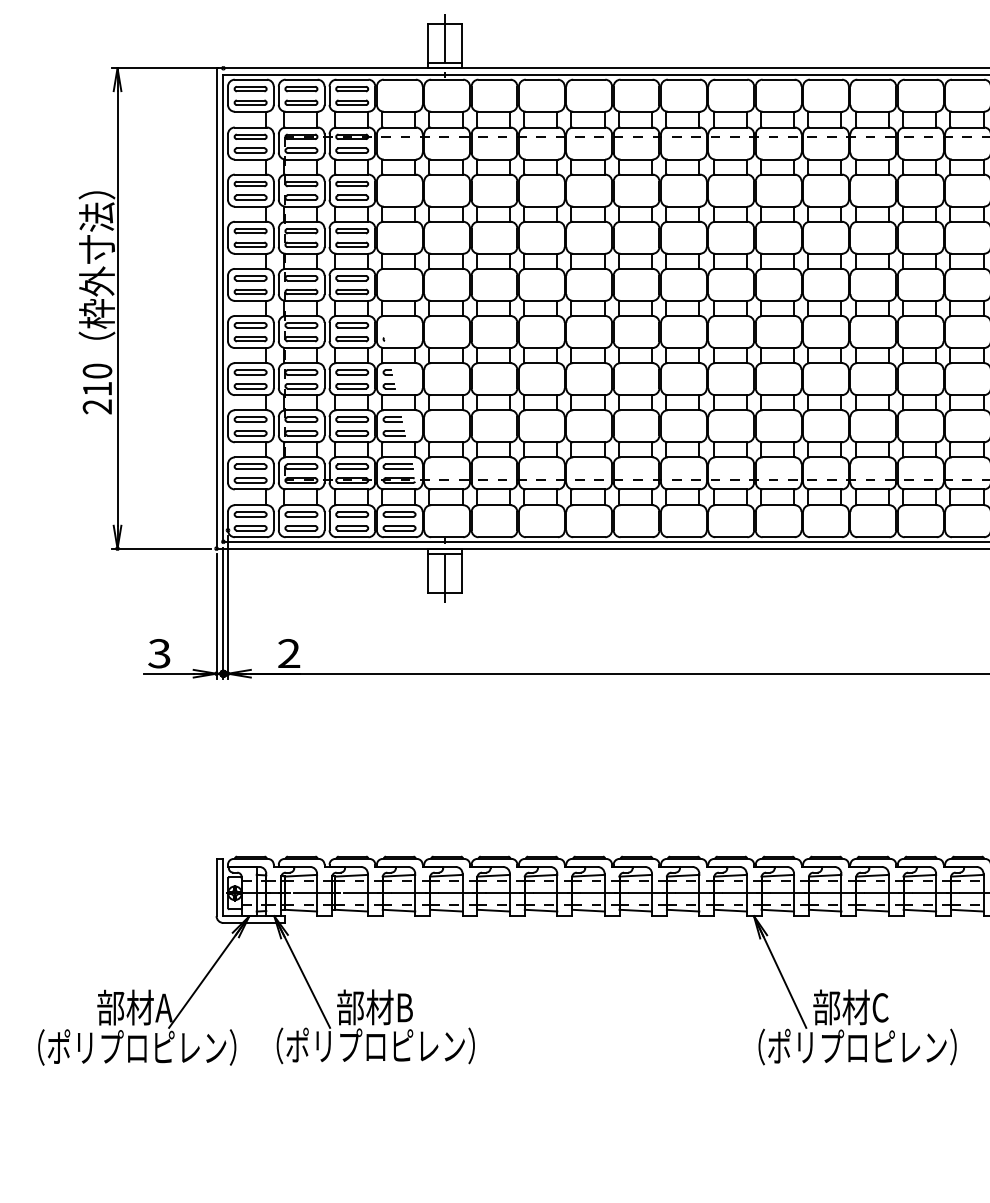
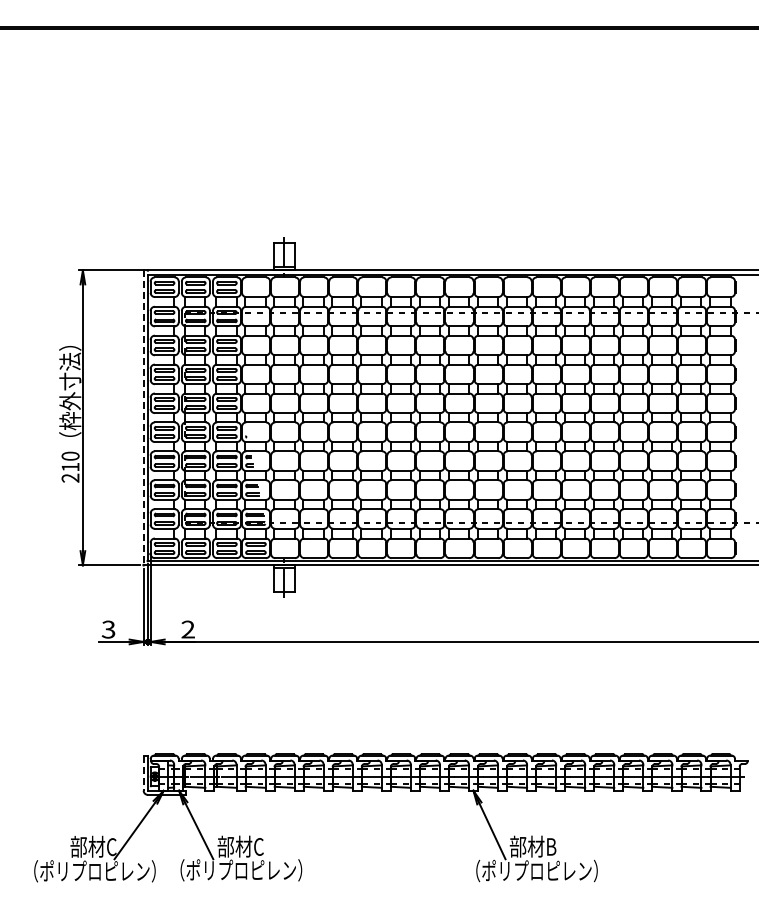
line: (216, 309) -> (143, 418), solid -> dashed
line: (216, 888) -> (143, 773), solid -> dashed
text: (405, 1007) -> (259, 846), 部材B -> 部材C
text: (881, 1007) -> (551, 846), 部材C -> 部材B
text: (164, 1008) -> (111, 847), 部材A -> 部材C

